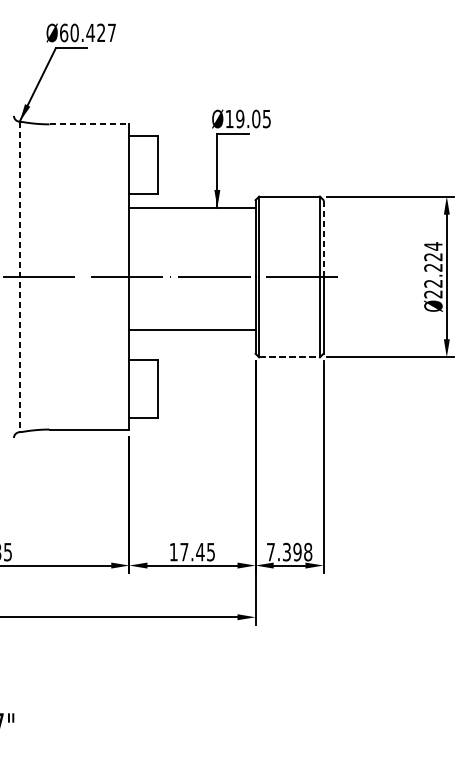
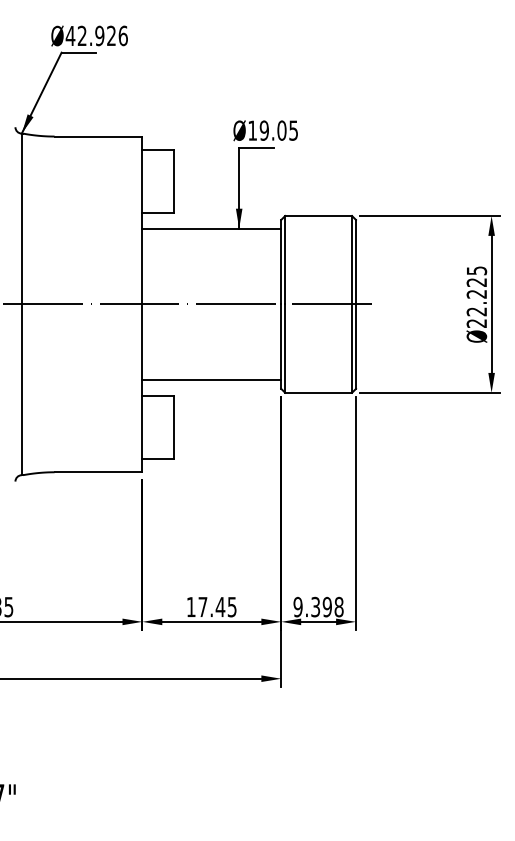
text: (87, 32) -> (96, 35), Ø60.427 -> Ø42.926
line: (89, 124) -> (98, 136), dashed -> solid
line: (324, 237) -> (356, 261), dashed -> solid
text: (434, 246) -> (477, 270), Ø22.224 -> Ø22.225
line: (19, 277) -> (21, 304), dashed -> solid
line: (192, 329) -> (211, 380), moved
line: (290, 357) -> (319, 392), dashed -> solid
text: (270, 551) -> (297, 606), 7.398 -> 9.398

